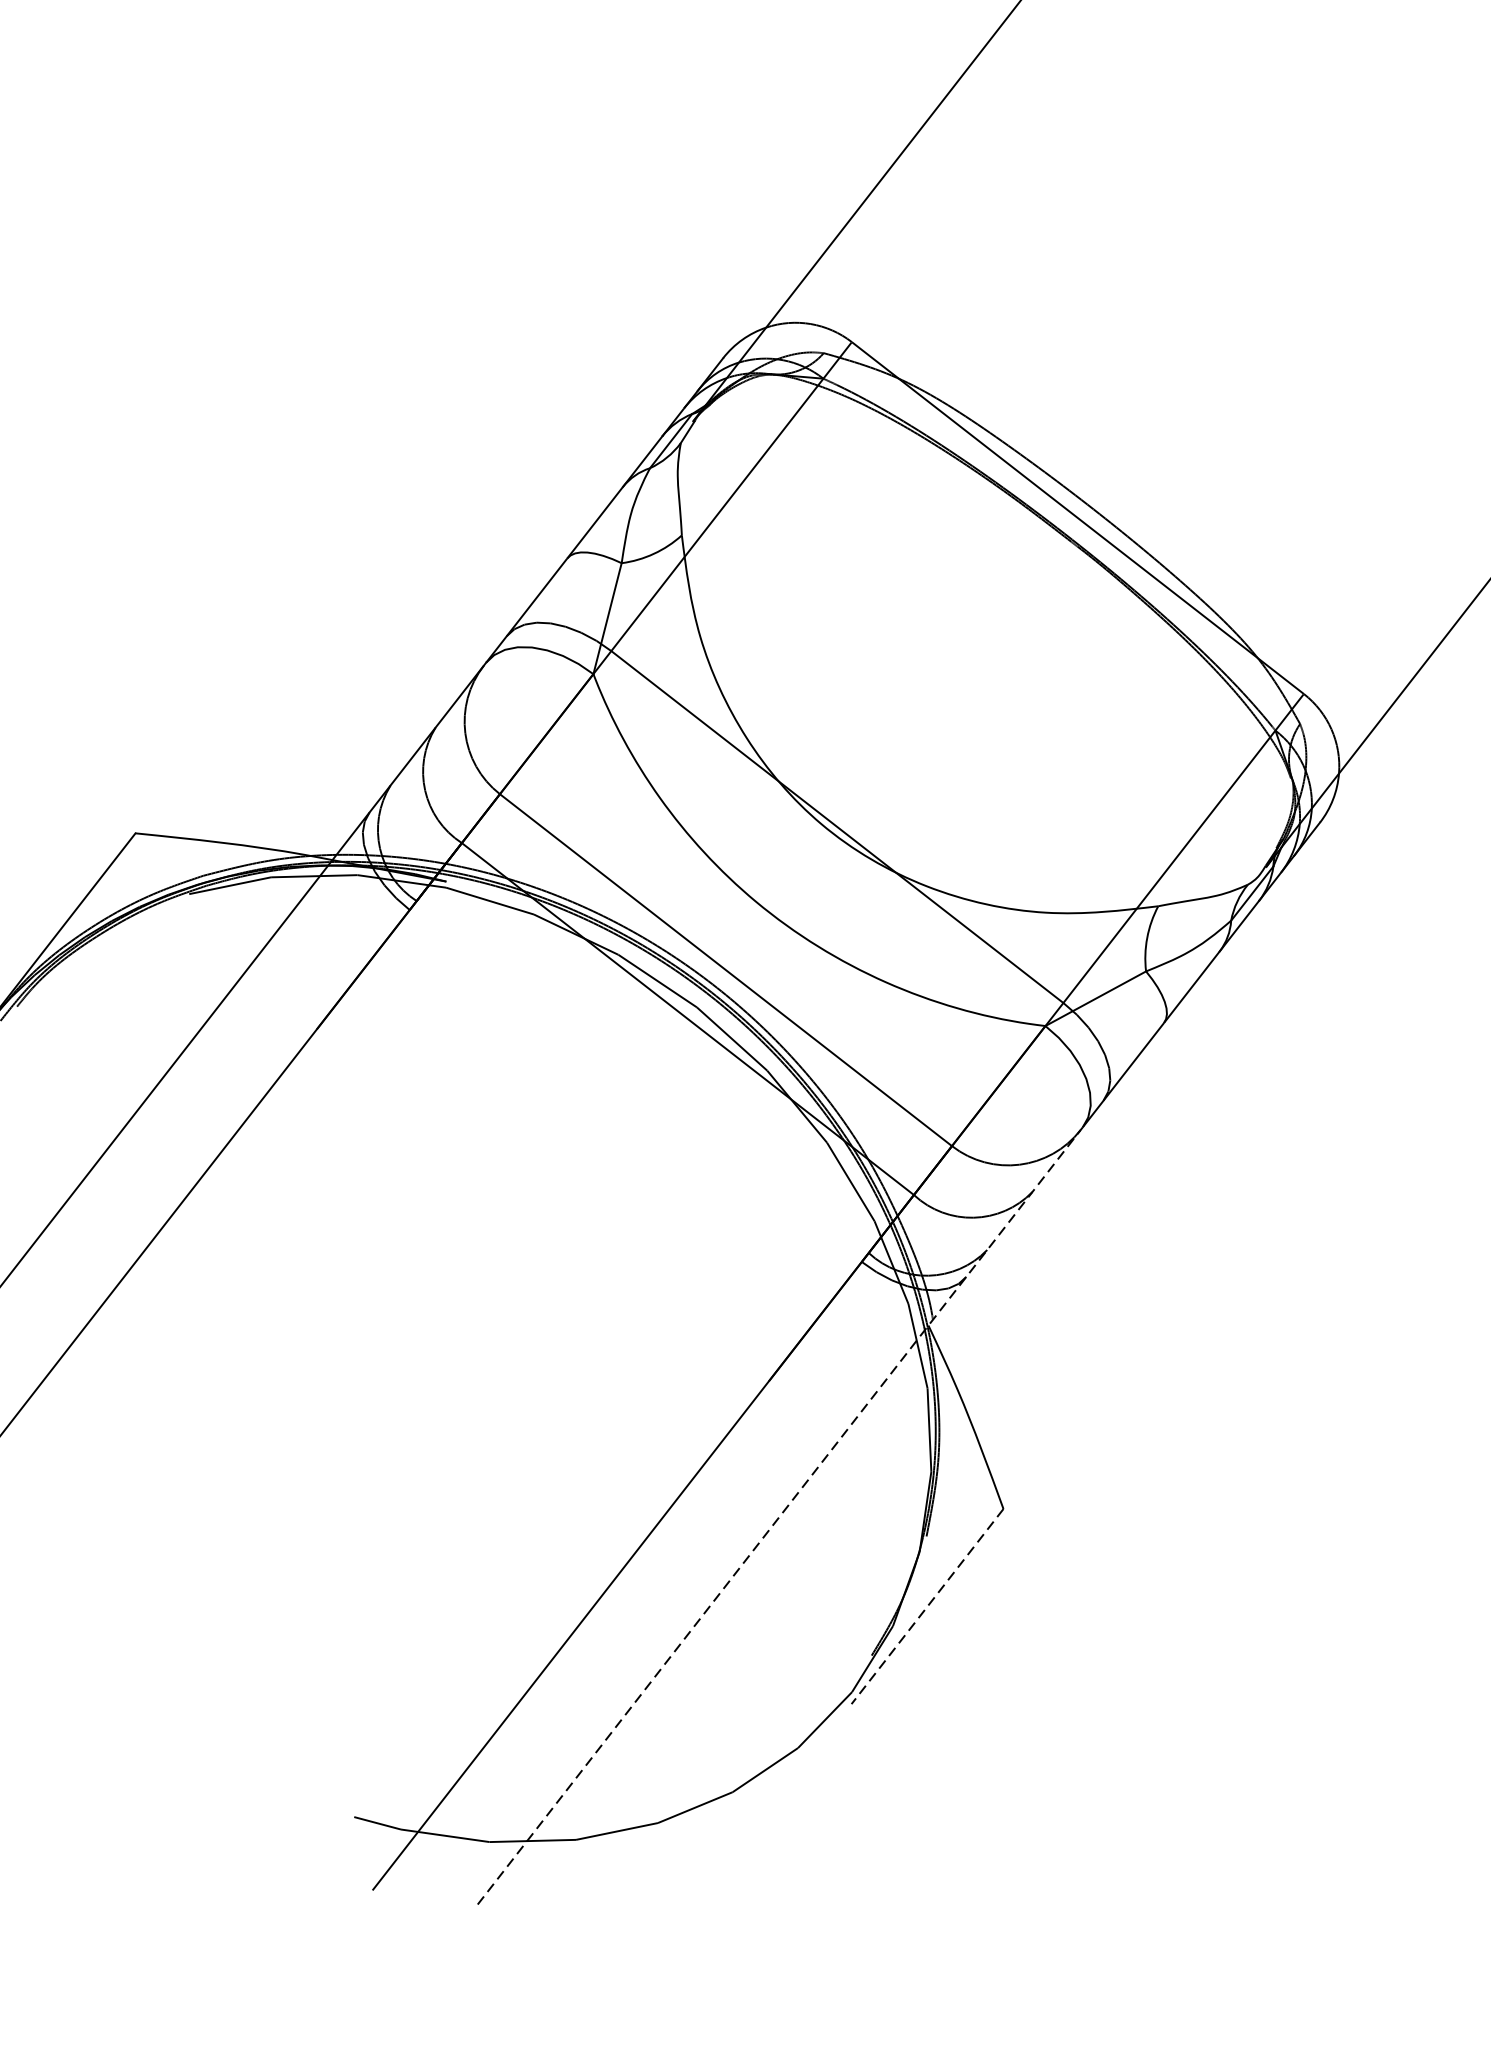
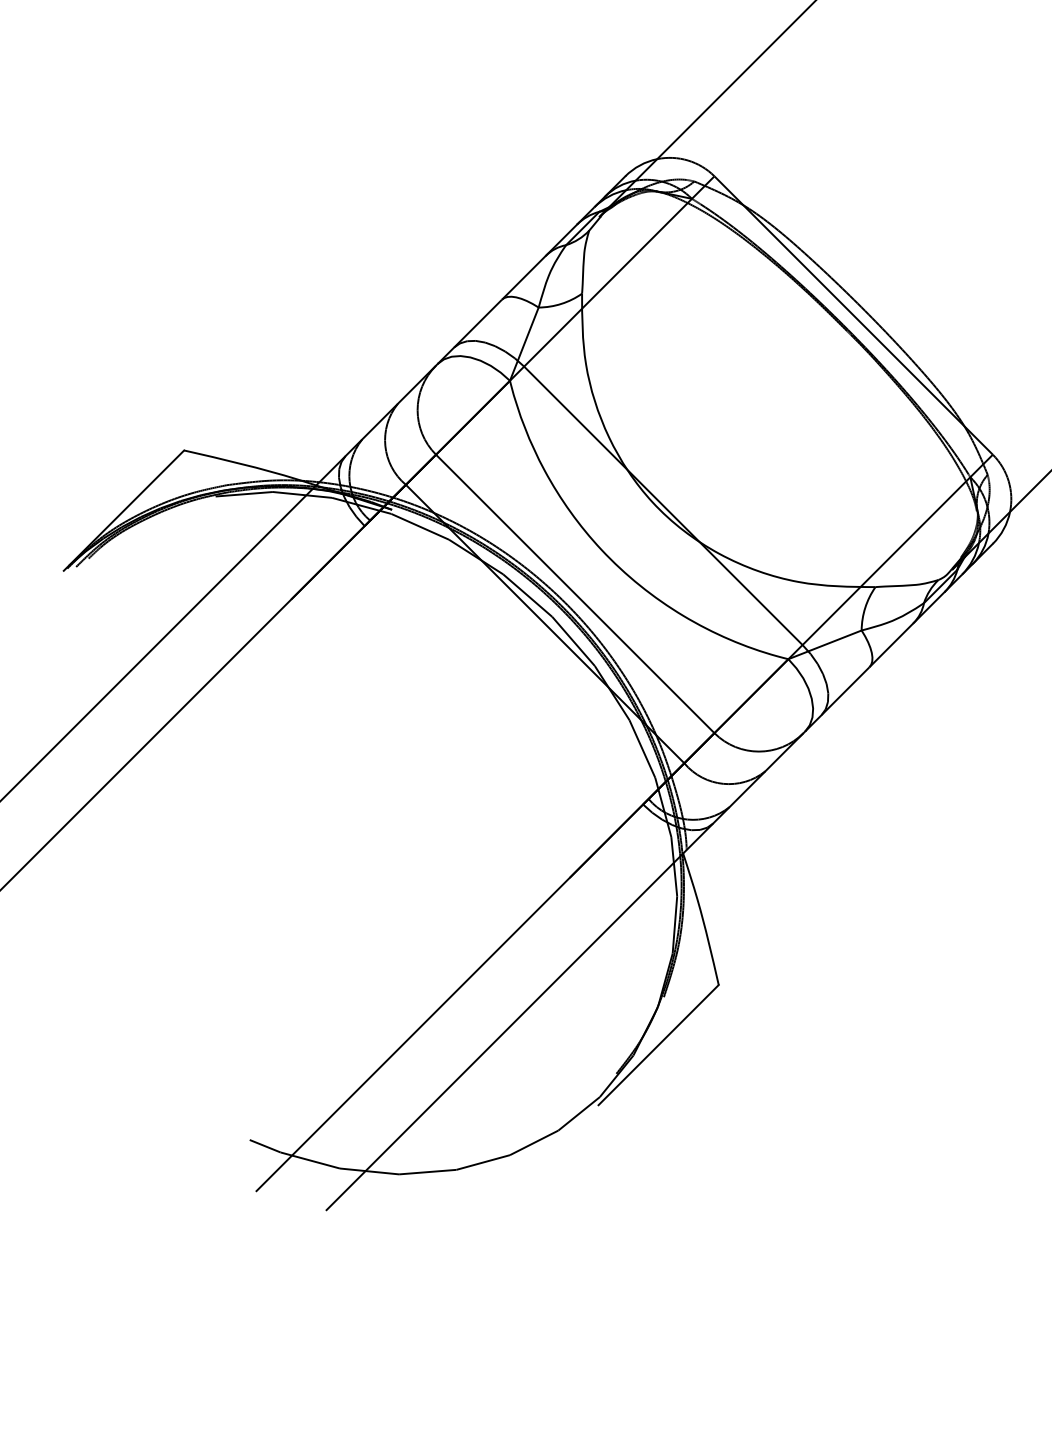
line: (781, 1515) -> (566, 970), dashed -> solid
line: (927, 1607) -> (658, 1045), dashed -> solid

